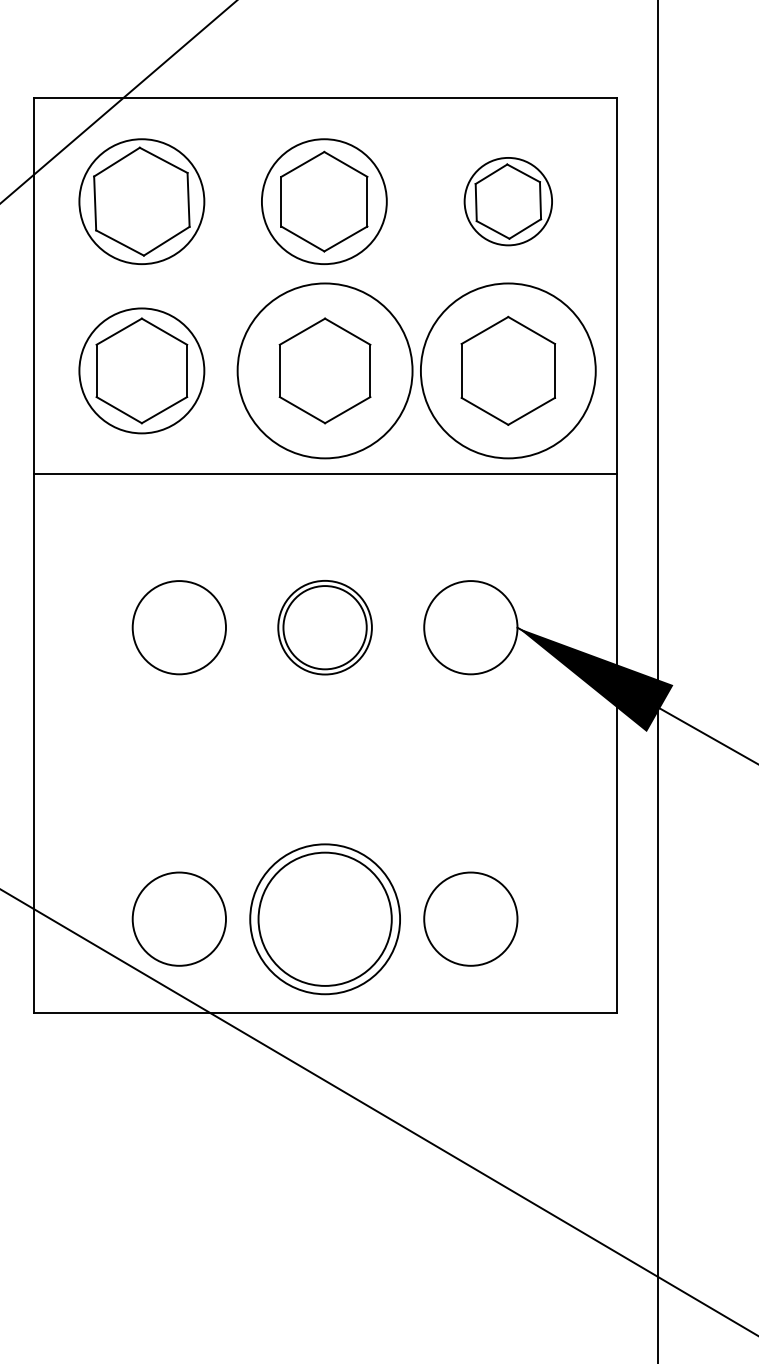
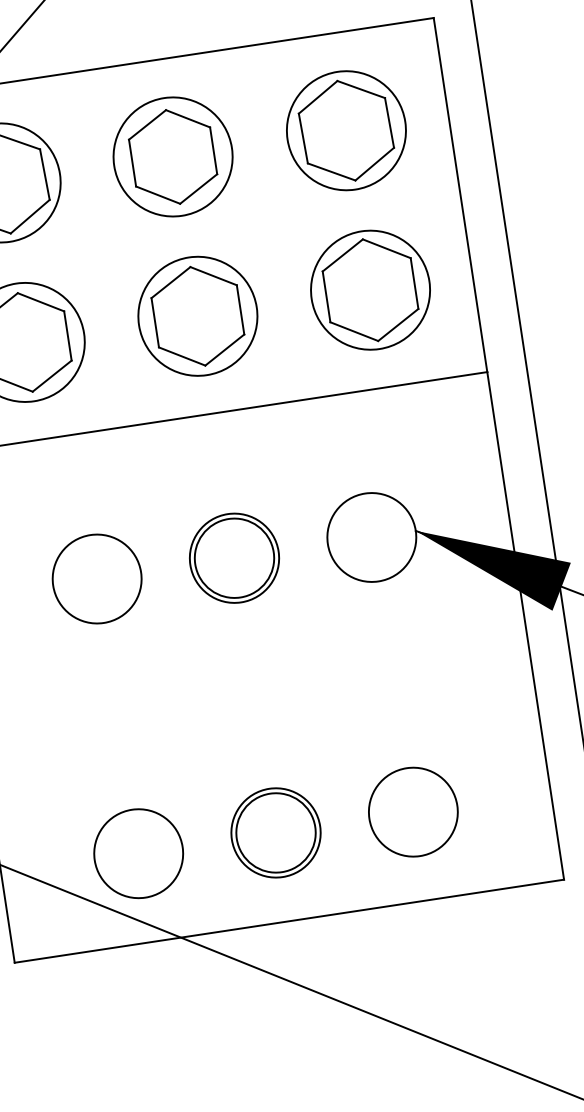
part: (508, 201) -> (346, 130), size x1.43
circle: (324, 370) -> (197, 316), size x0.71
circle: (507, 370) -> (369, 289), size x0.71
part: (324, 918) -> (275, 832), size x0.62

